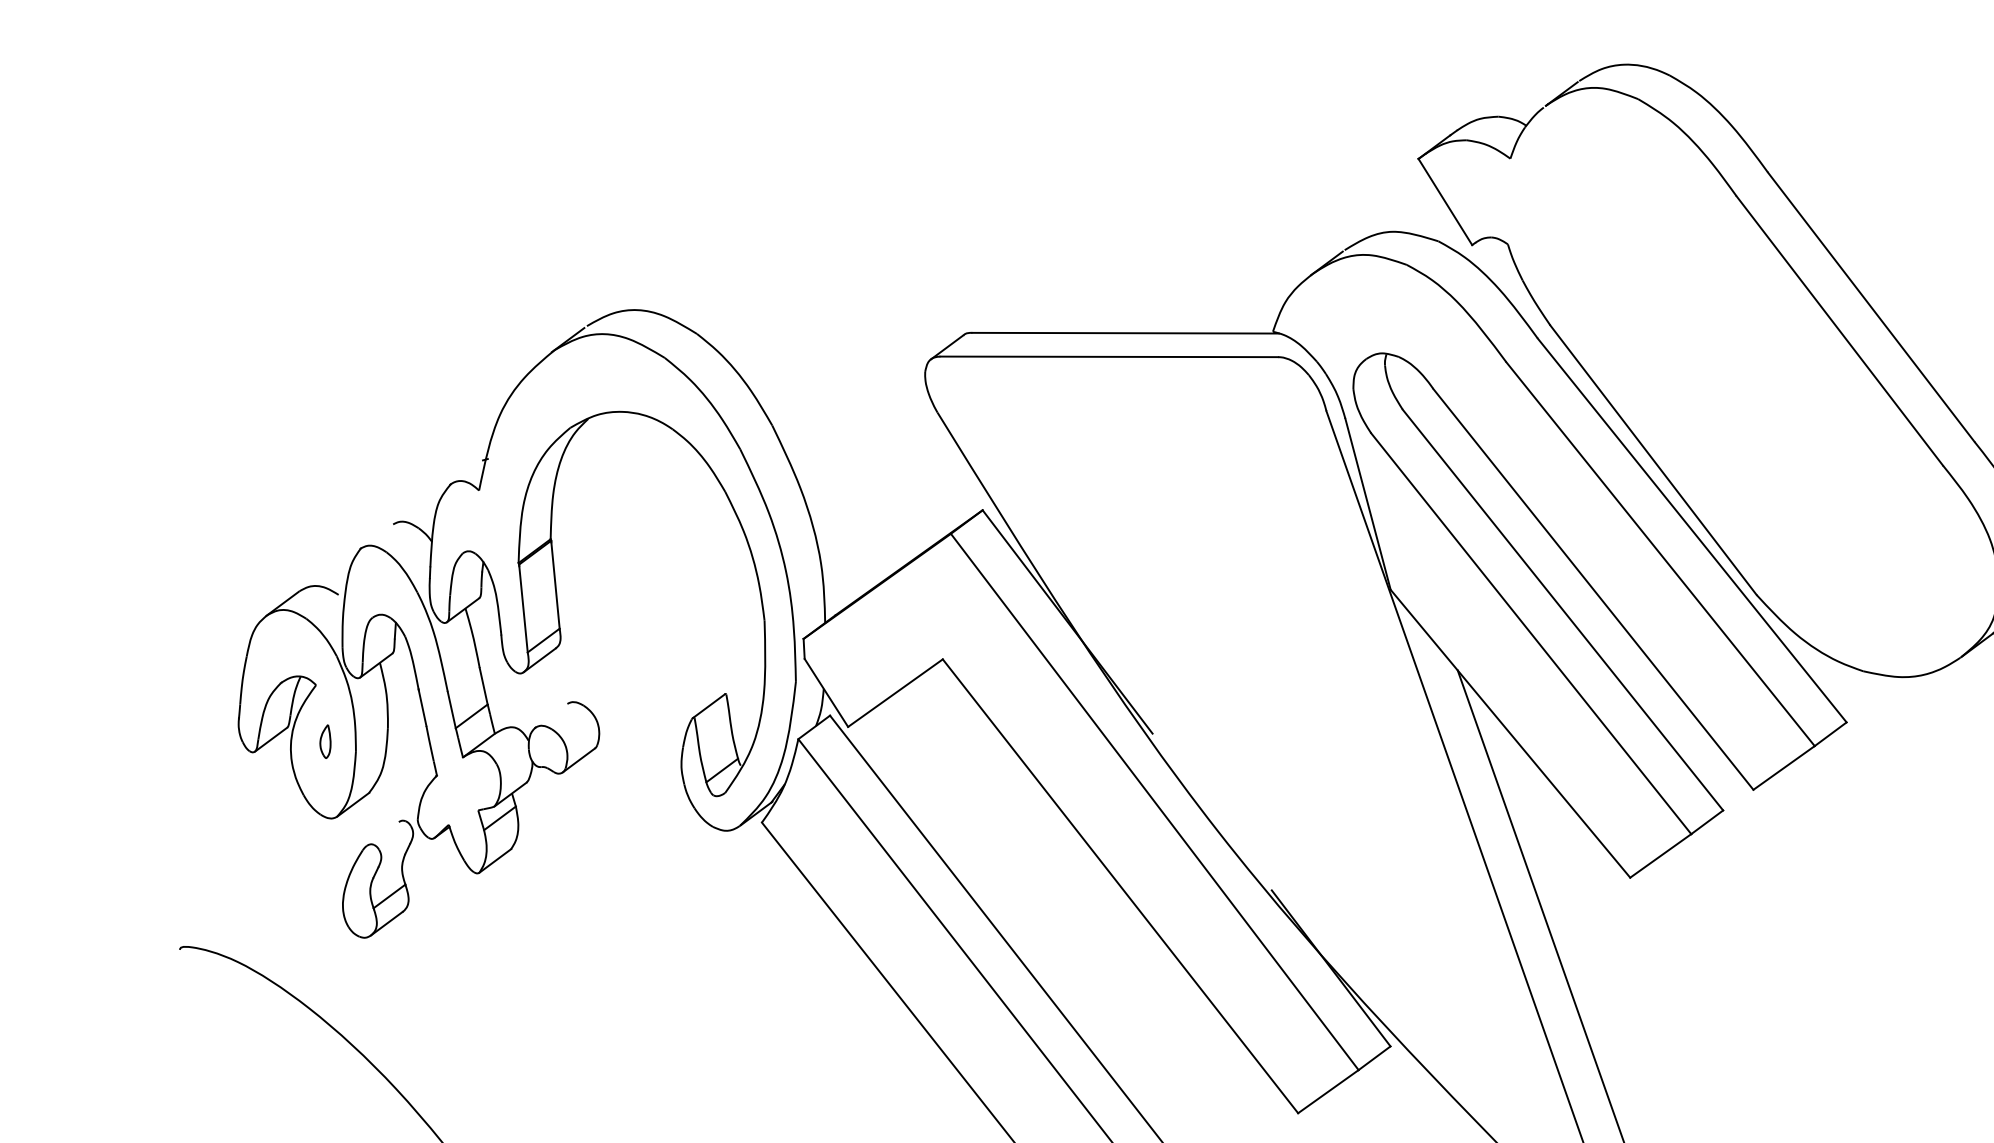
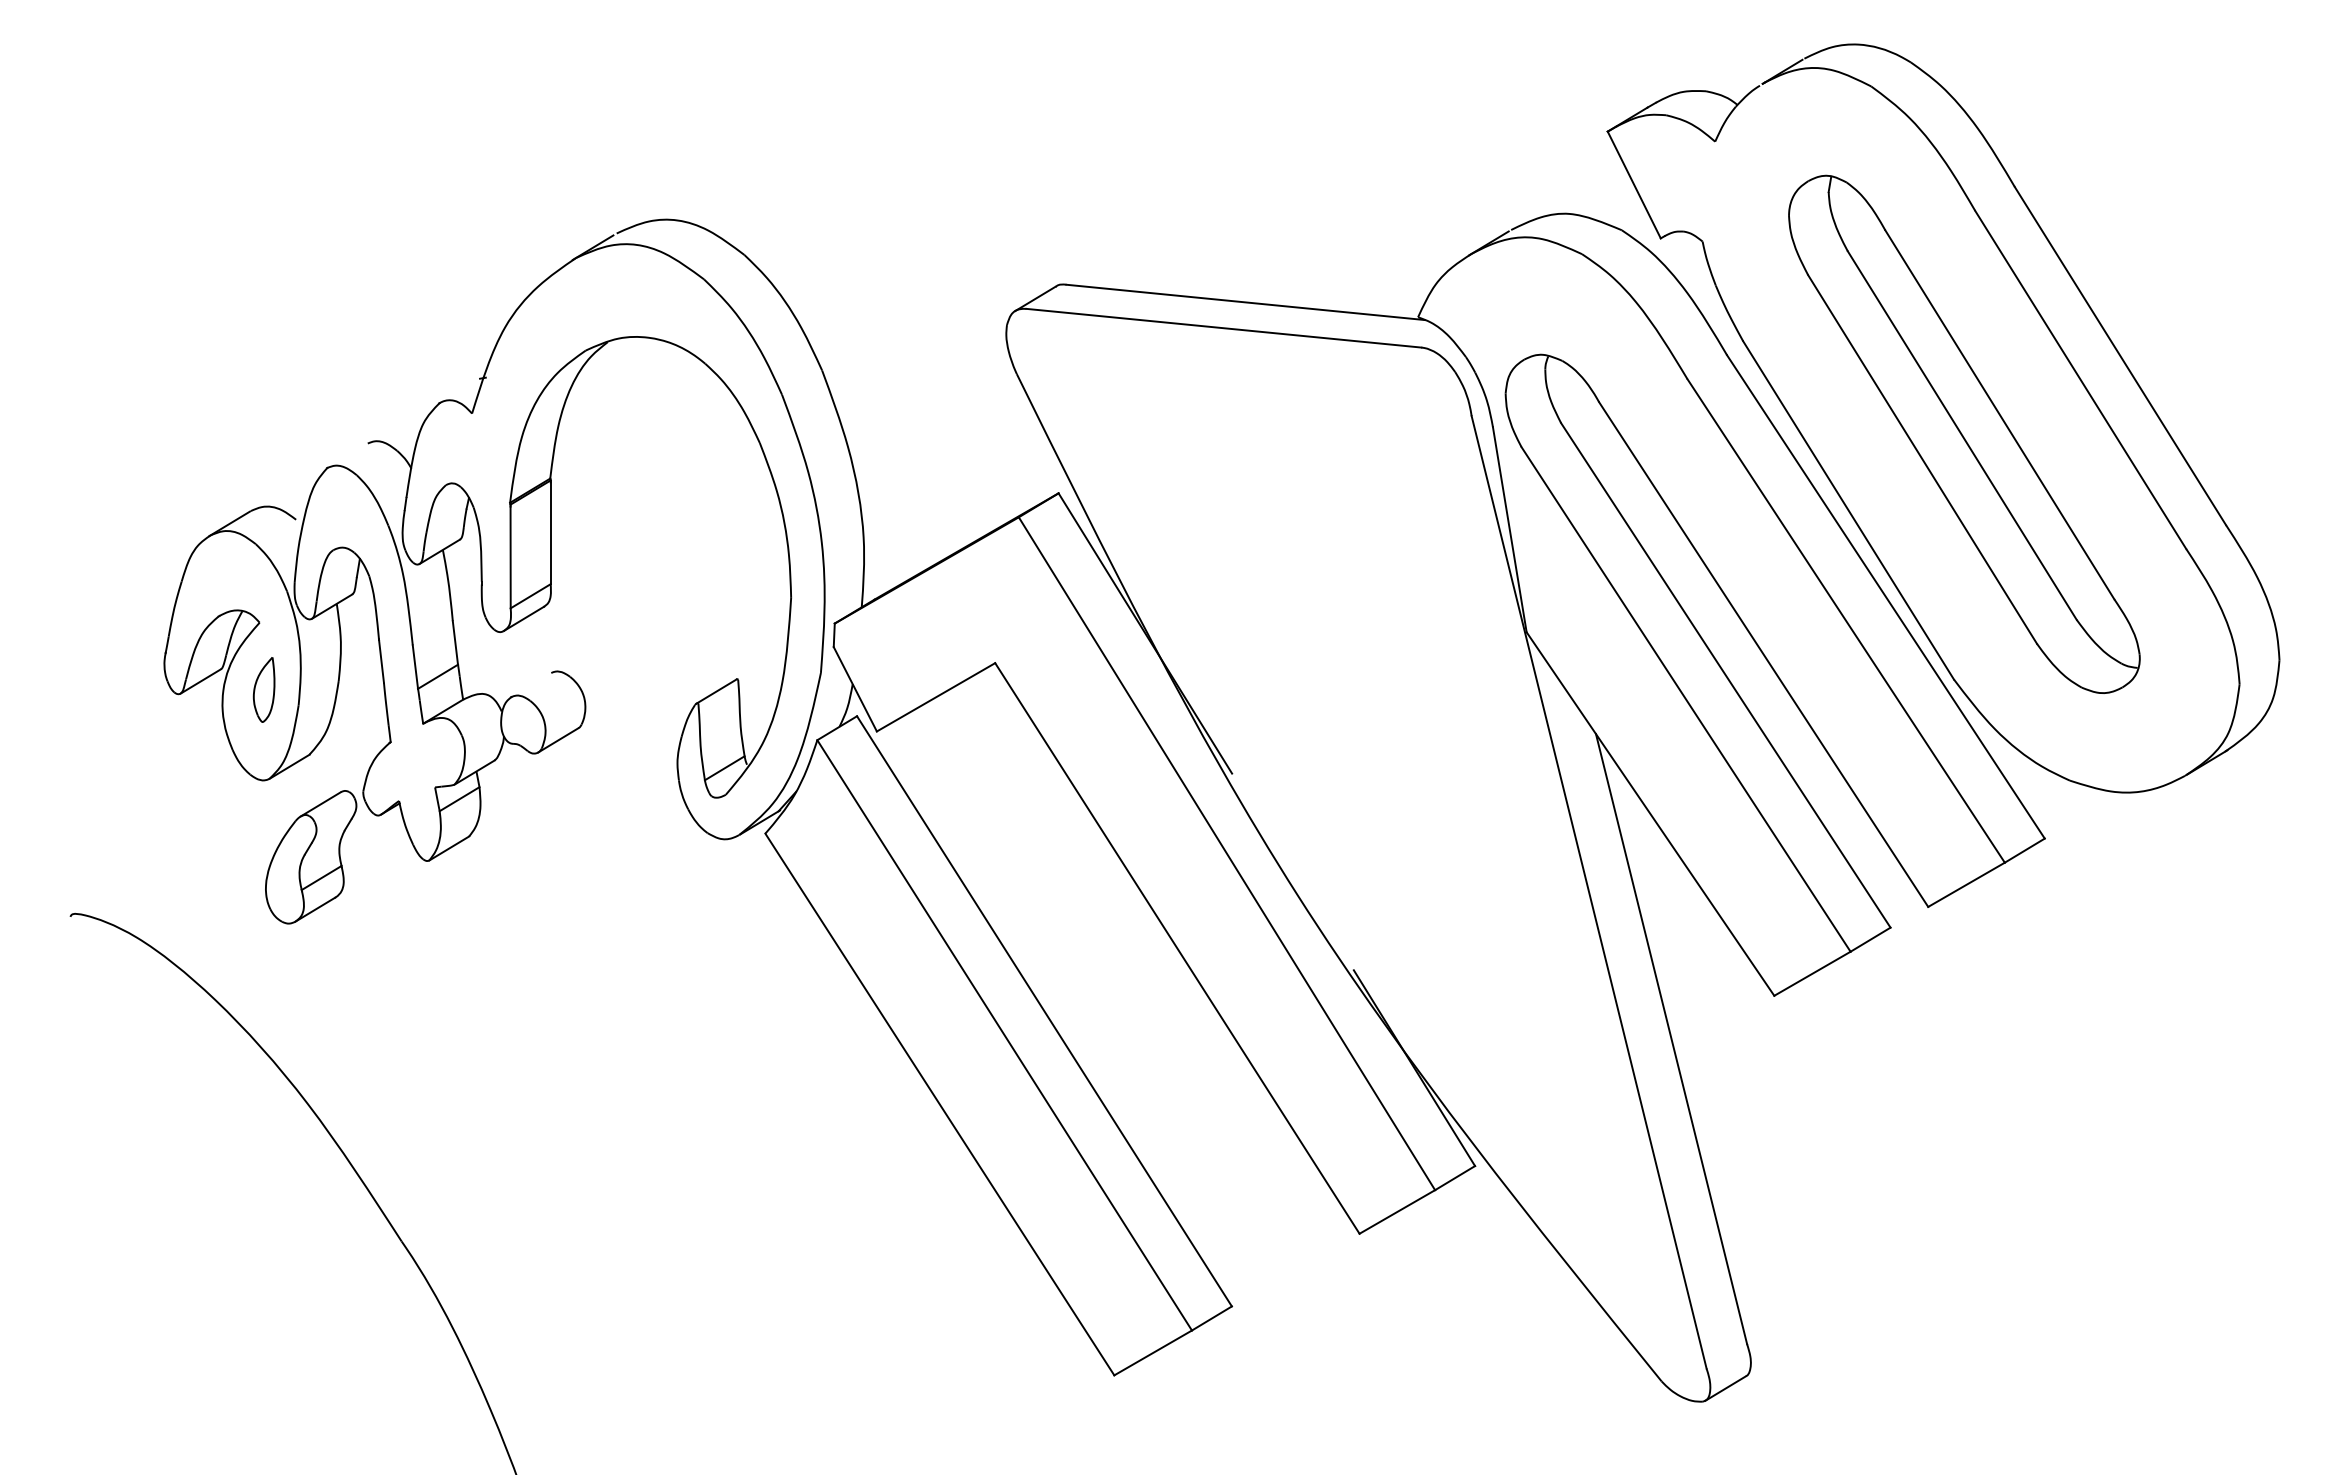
part: (1745, 385) -> (1964, 433), added
part: (324, 741) -> (263, 689), size x1.67
line: (382, 834) -> (320, 804), added

